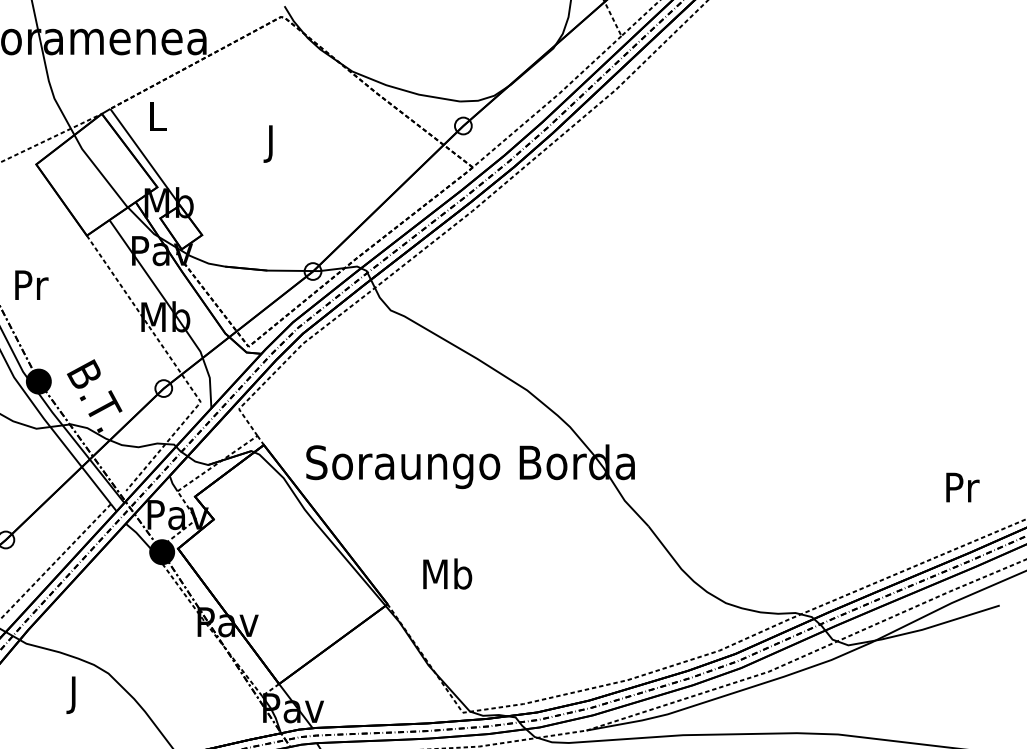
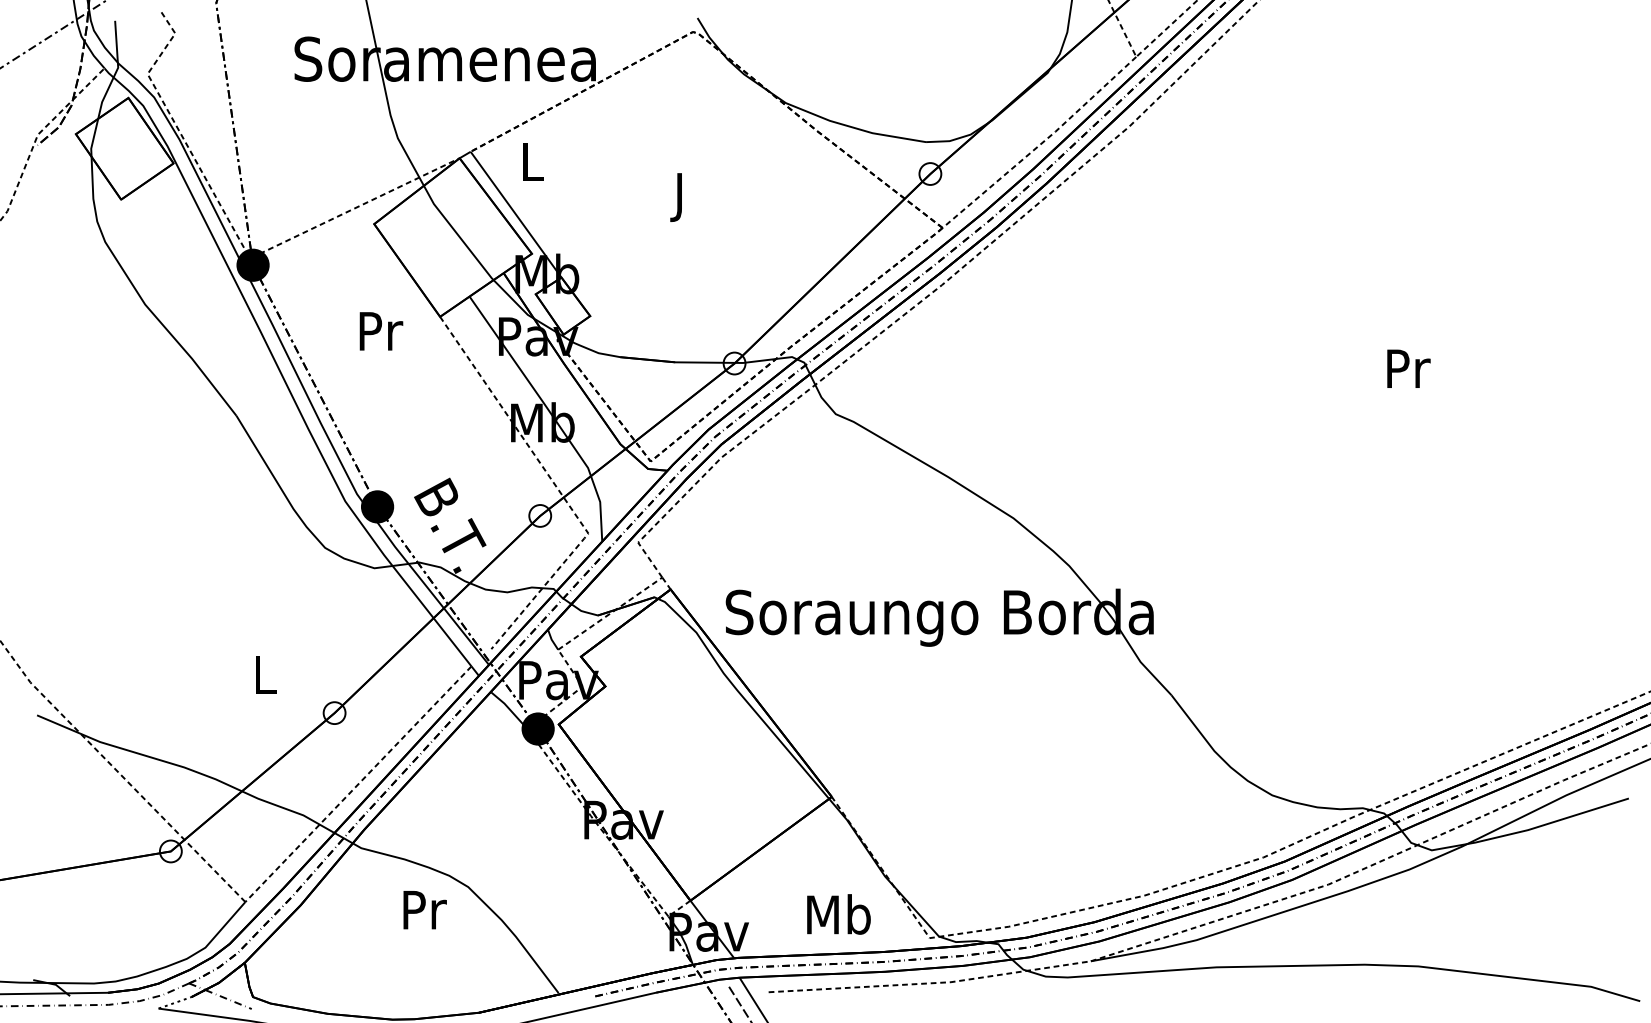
text: (31, 285) -> (381, 331), moved
text: (962, 487) -> (1408, 368), moved
text: (447, 574) -> (838, 914), moved
text: (74, 695) -> (424, 915), J -> Pr

